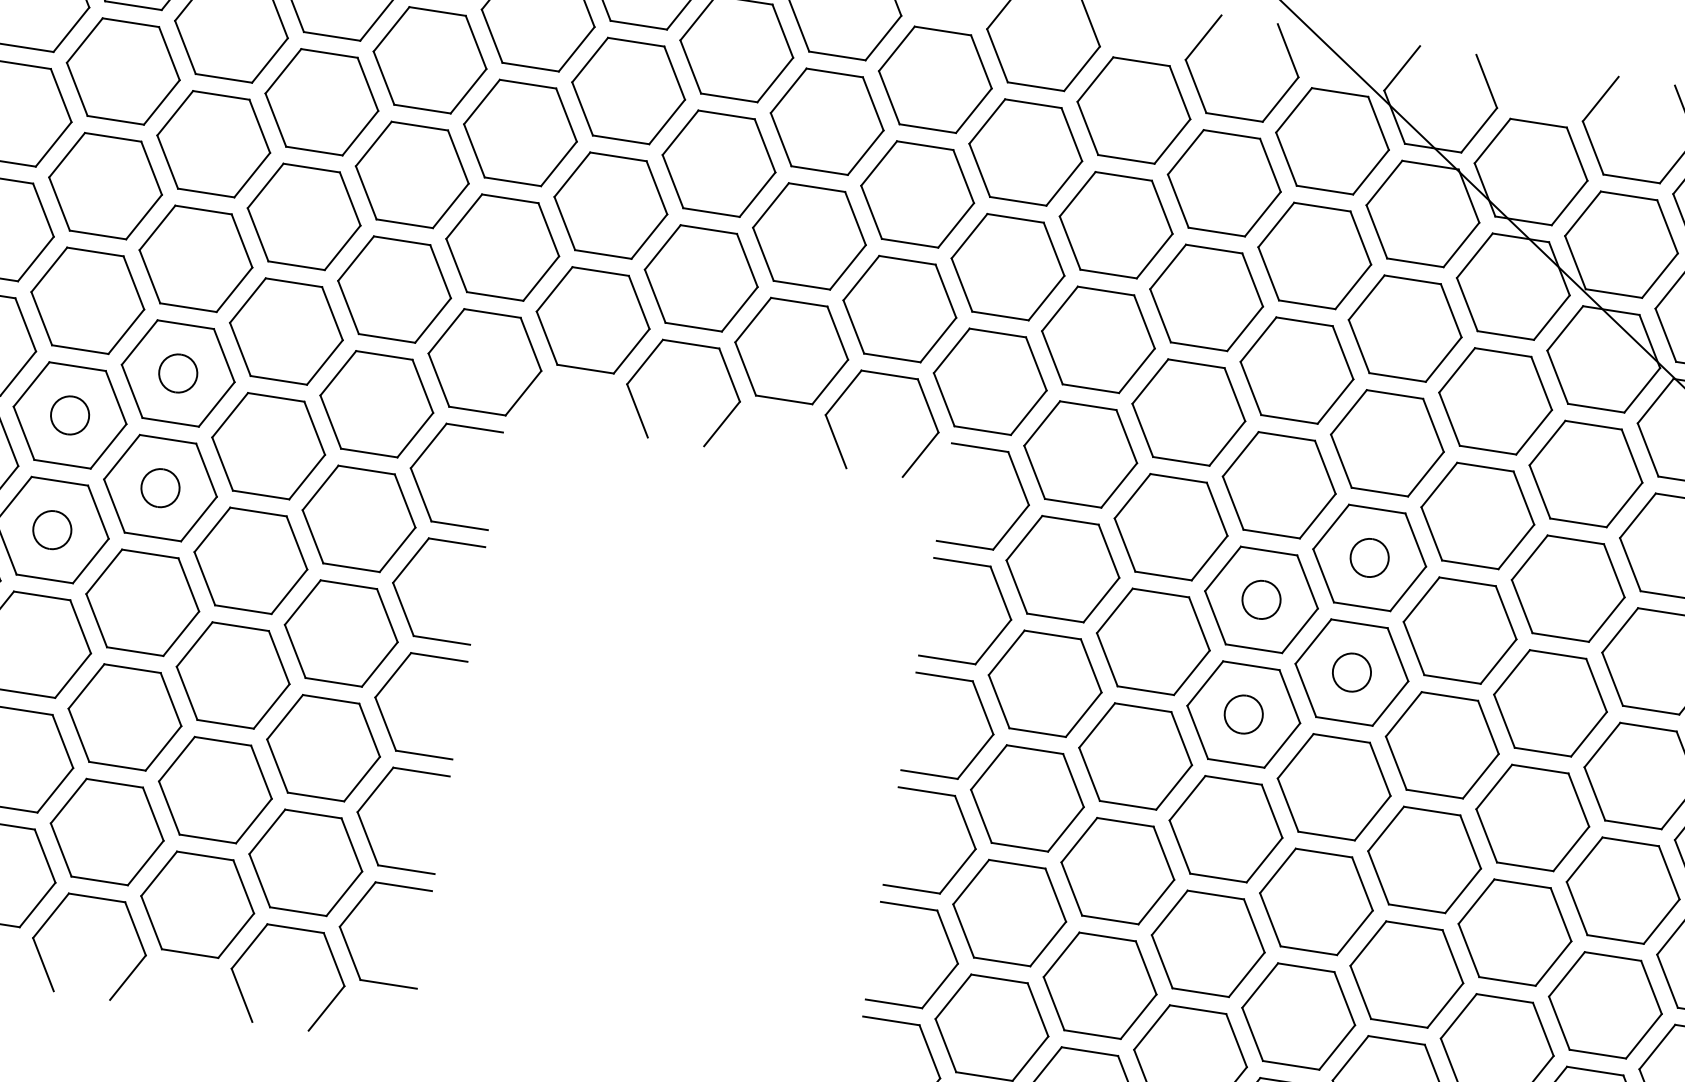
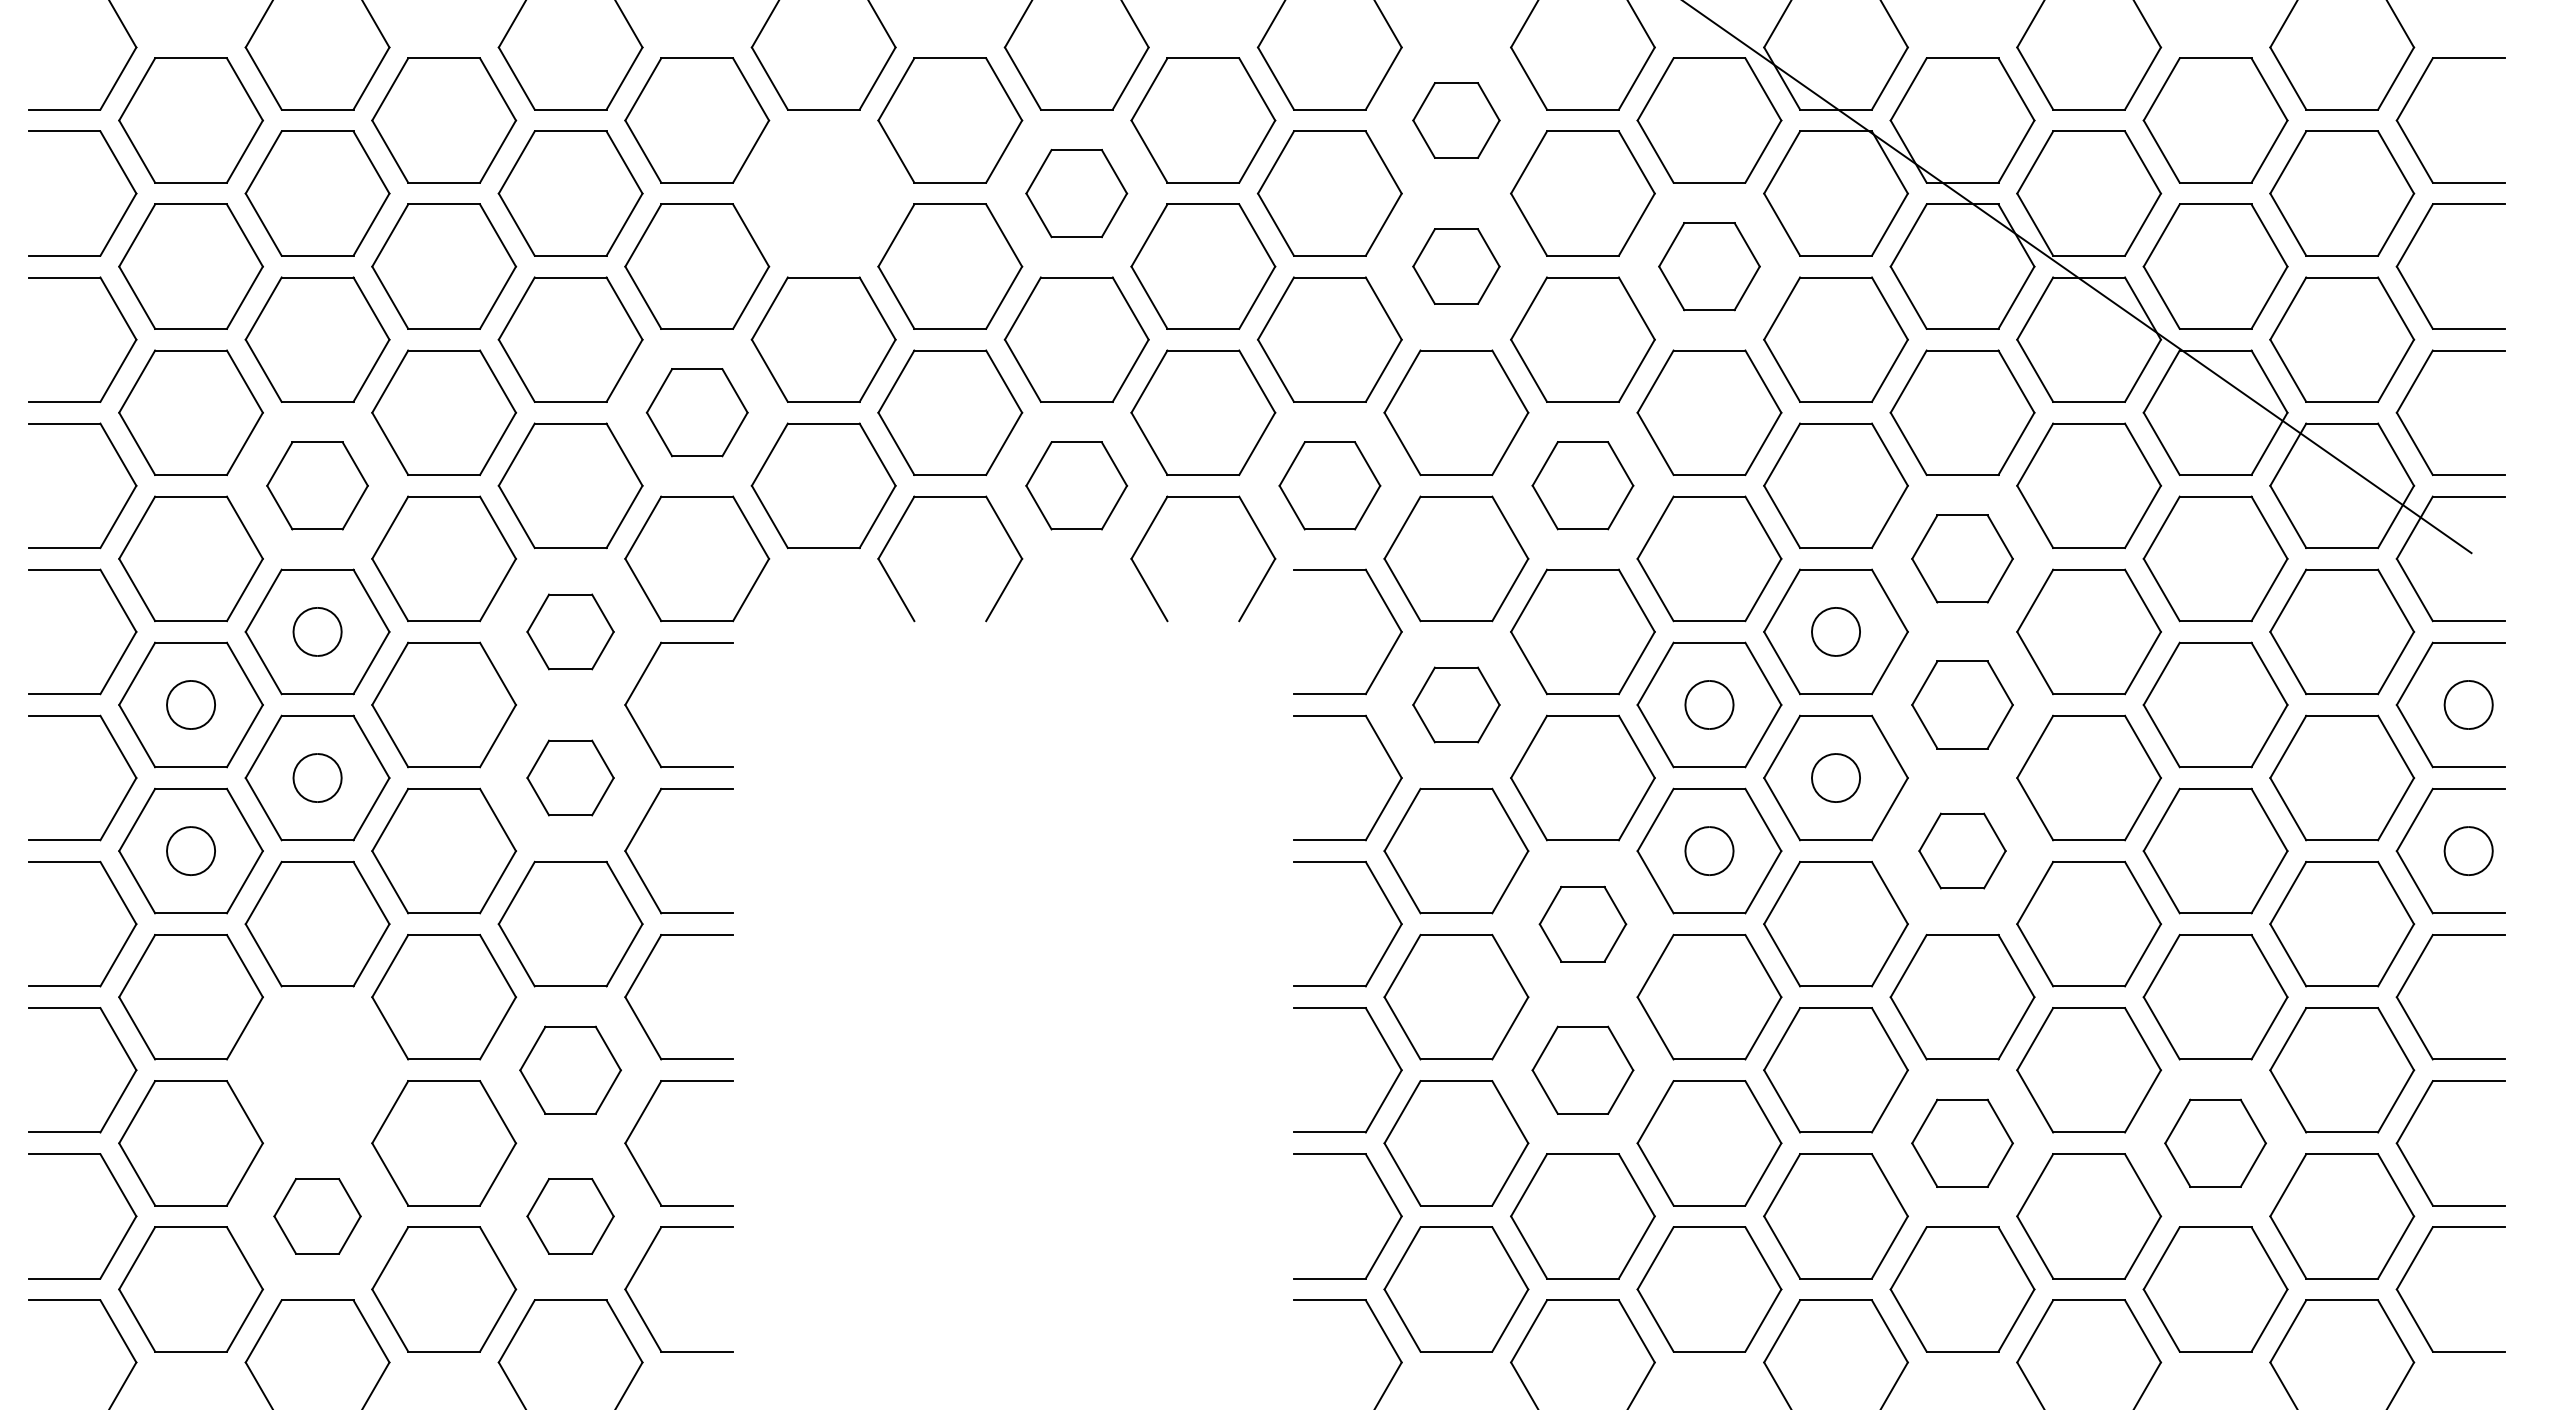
part: (628, 90) -> (823, 193), removed
part: (1134, 110) -> (1456, 120), size x0.6
part: (826, 121) -> (1076, 193), size x0.7
part: (1116, 225) -> (1456, 266), size x0.6
part: (502, 247) -> (697, 412), size x0.7
part: (1314, 255) -> (1709, 266), size x0.7
part: (195, 258) -> (317, 485), size x0.7
part: (791, 350) -> (1076, 485), size x0.7
part: (990, 381) -> (1329, 485), size x0.7
part: (376, 403) -> (570, 631), size x0.6
part: (1188, 412) -> (1582, 485), size x0.7
part: (1477, 515) -> (1962, 558), size x0.7
part: (359, 518) -> (570, 777), size x0.6
part: (1063, 568) -> (1456, 704), size x0.6
part: (1460, 630) -> (1962, 704), size x0.7
part: (124, 717) -> (317, 1070), removed
part: (1442, 744) -> (1962, 850), size x0.6
part: (323, 748) -> (570, 1070), size x0.7
part: (1135, 756) -> (1582, 924), size x0.6
part: (107, 832) -> (317, 1216), size x0.6
part: (305, 862) -> (570, 1216), size x0.6
part: (1117, 871) -> (1582, 1070), size x0.7
part: (1406, 974) -> (1962, 1143), size x0.7
part: (1605, 1005) -> (2215, 1143), size x0.7

